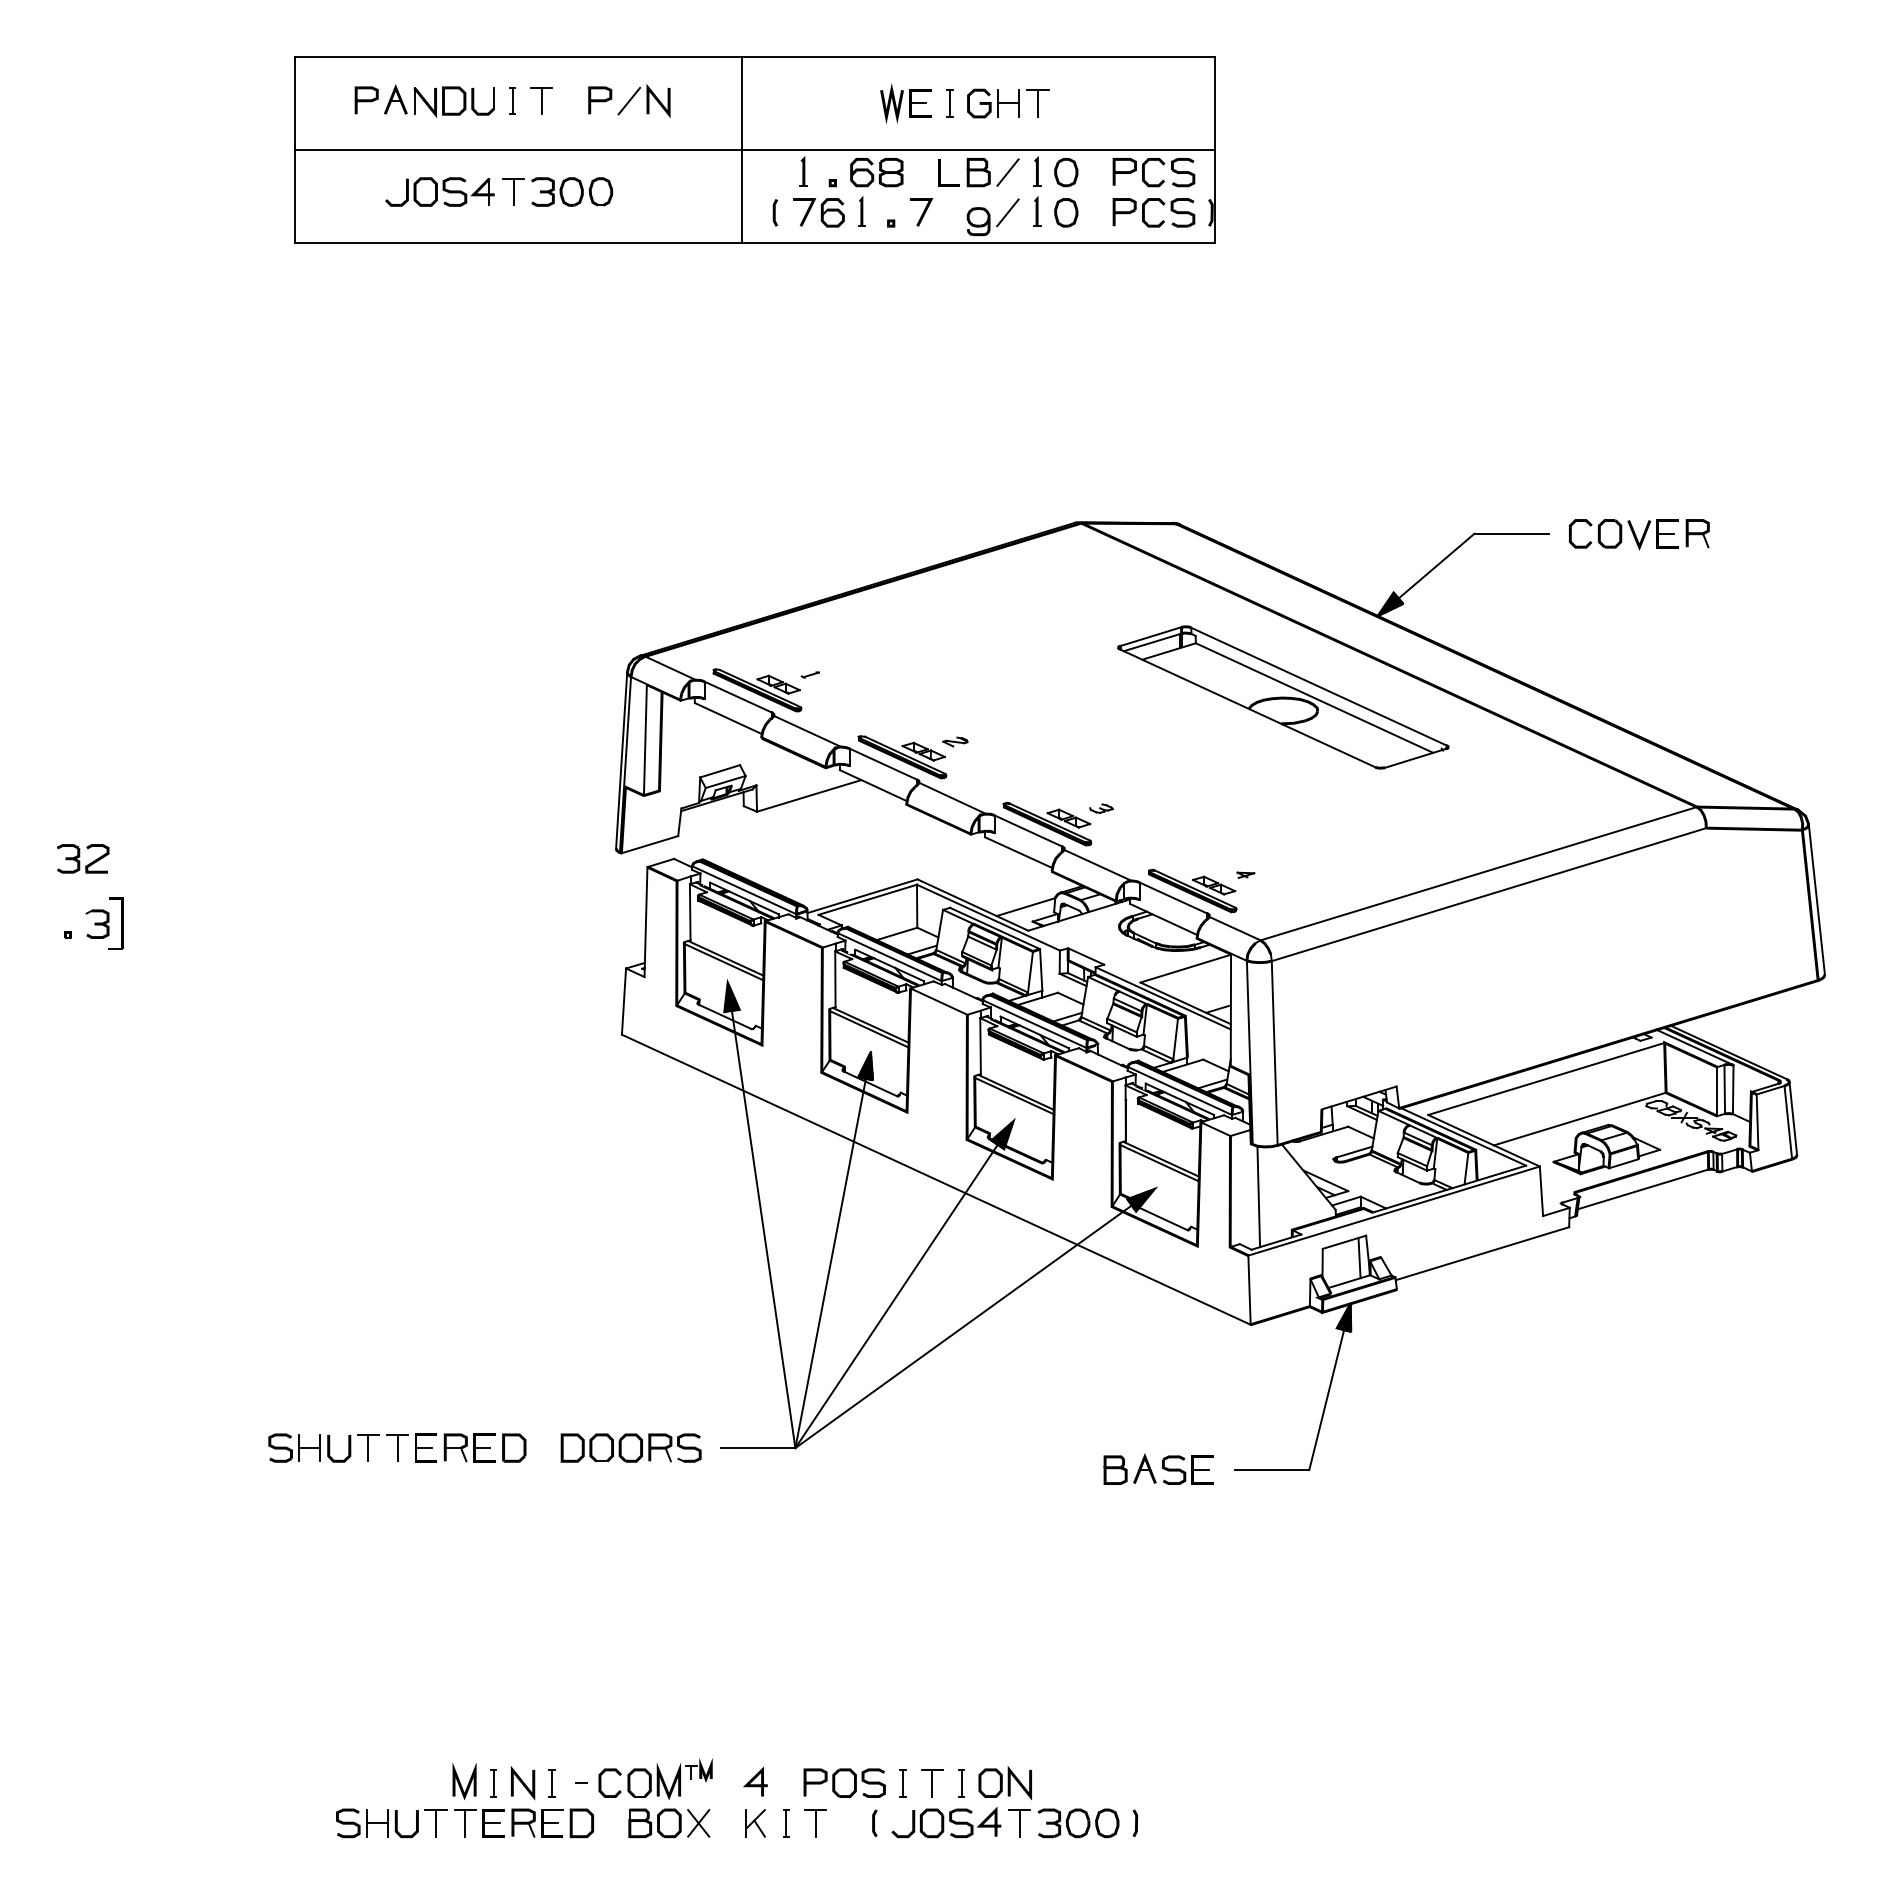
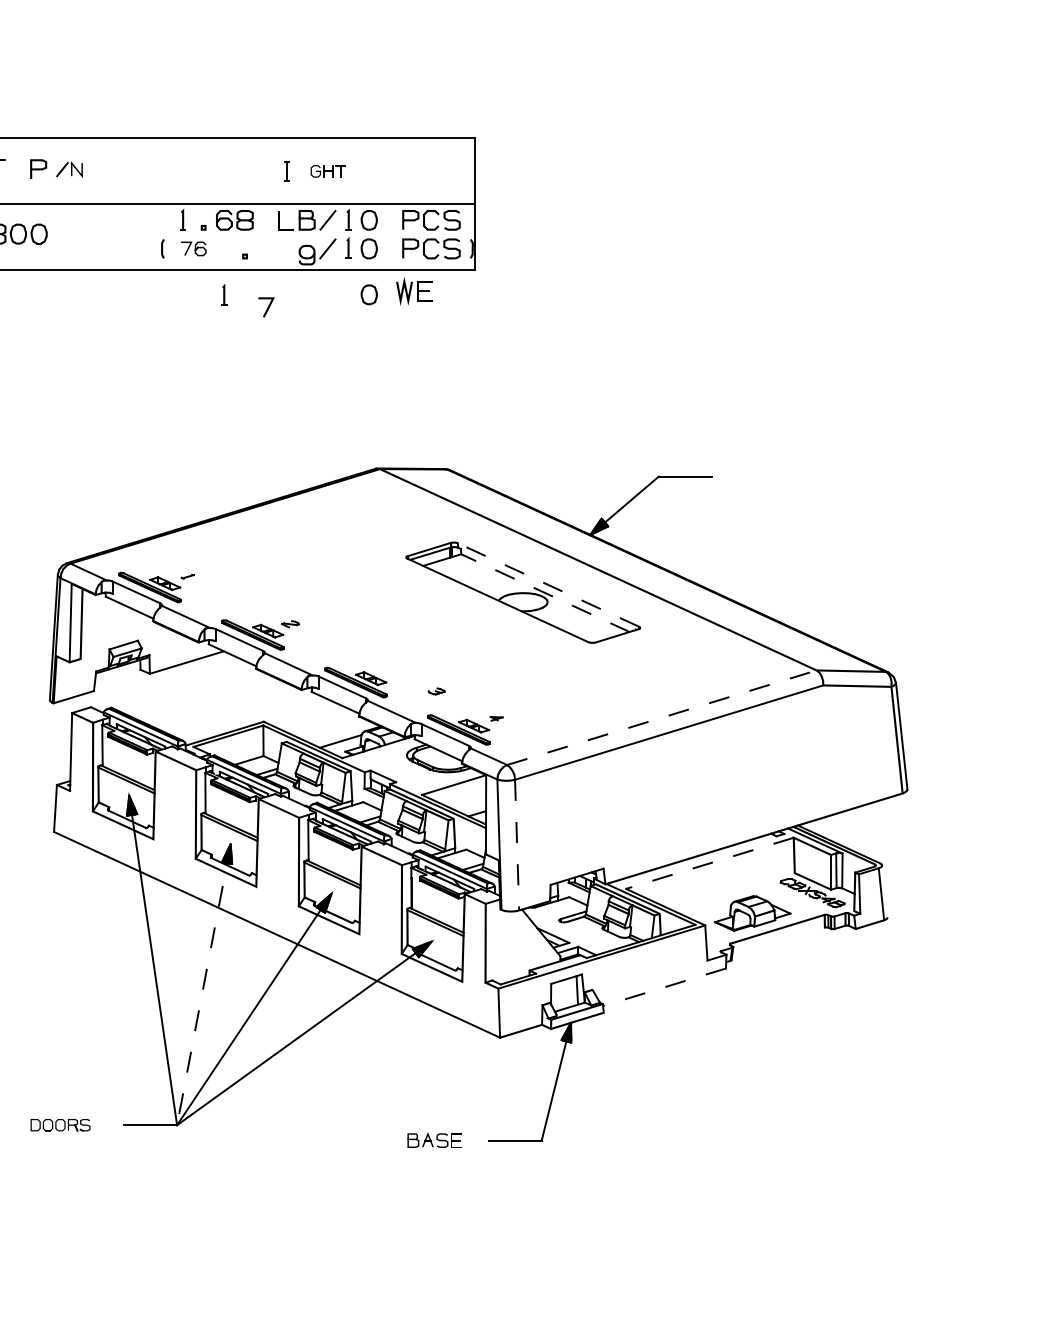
part: (643, 100) -> (69, 169), size x0.7
part: (905, 103) -> (414, 291), moved
part: (1008, 103) -> (328, 171), size x0.6
line: (741, 149) -> (138, 203), removed
part: (861, 211) -> (223, 294), moved
part: (818, 212) -> (193, 248), size x0.7
line: (922, 212) -> (267, 307), moved
part: (1066, 277) -> (369, 294), added
part: (1639, 534) -> (775, 477), removed
line: (1318, 686) -> (548, 584), solid -> dashed
line: (1314, 698) -> (545, 593), solid -> dashed
part: (1101, 808) -> (436, 691), moved
line: (1479, 873) -> (662, 717), solid -> dashed
line: (1274, 1053) -> (516, 845), solid -> dashed
line: (1546, 1078) -> (709, 863), solid -> dashed
line: (1579, 1118) -> (733, 891), removed
line: (1793, 1118) -> (885, 891), removed
line: (1642, 1189) -> (778, 941), removed
line: (1258, 1196) -> (505, 946), removed
line: (833, 1250) -> (204, 985), solid -> dashed
line: (1482, 1253) -> (664, 987), solid -> dashed
part: (630, 1447) -> (60, 1124), size x0.6
part: (1158, 1468) -> (434, 1139), size x0.7

